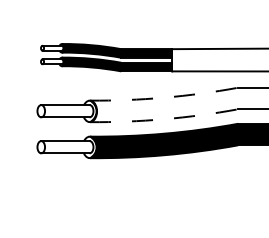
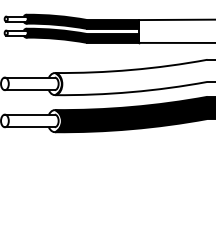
arc: (164, 97) -> (131, 69), dashed -> solid
arc: (164, 119) -> (131, 92), dashed -> solid

